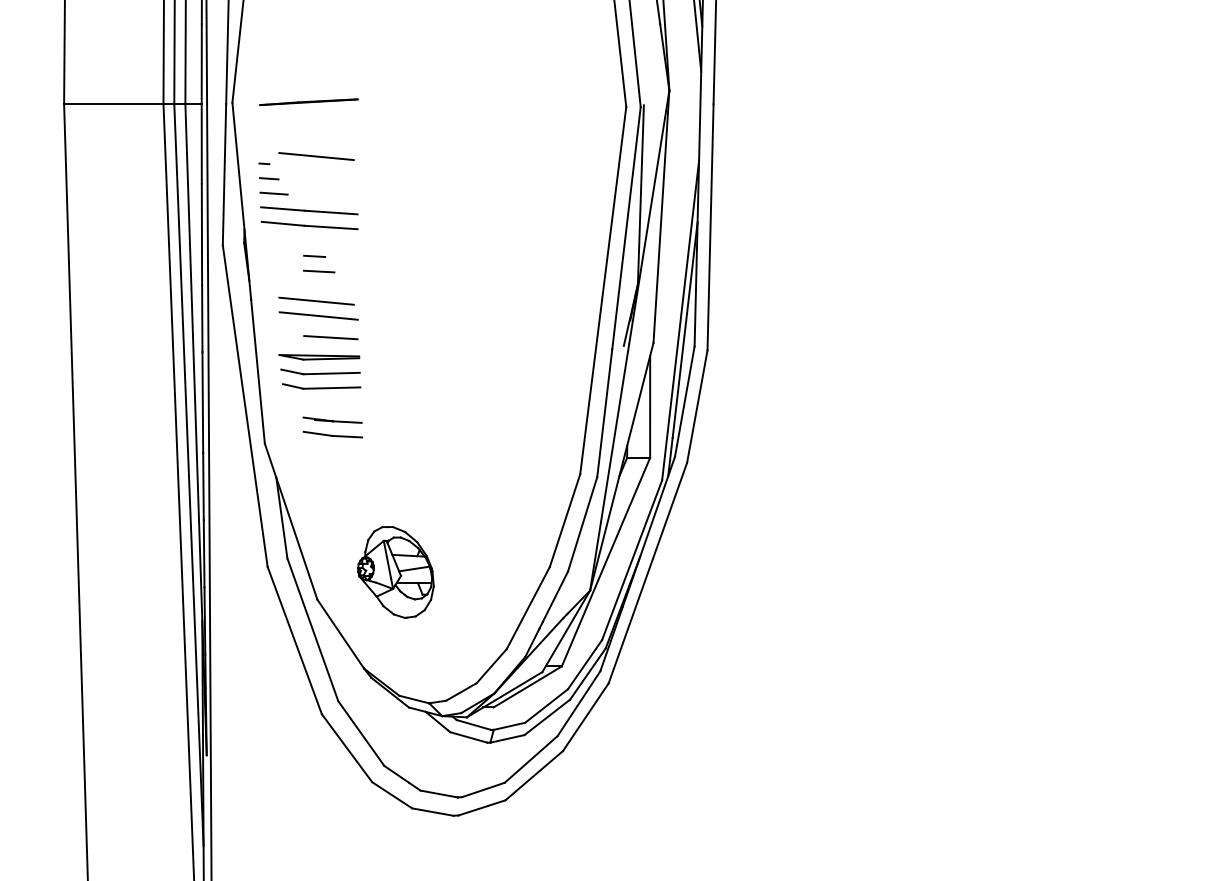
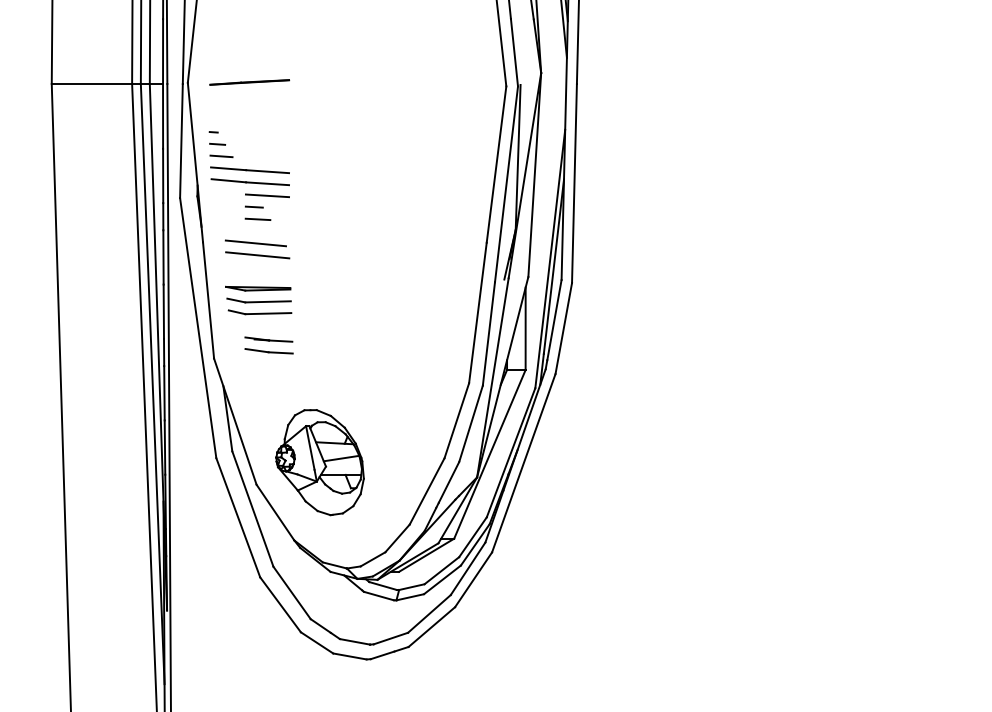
line: (316, 156) -> (255, 126), removed
line: (330, 337) -> (267, 195), moved
part: (395, 572) -> (319, 462), size x1.43

